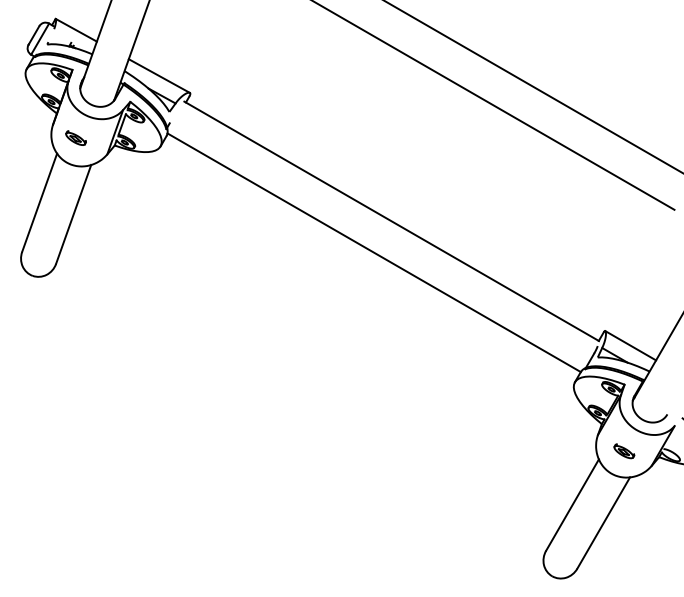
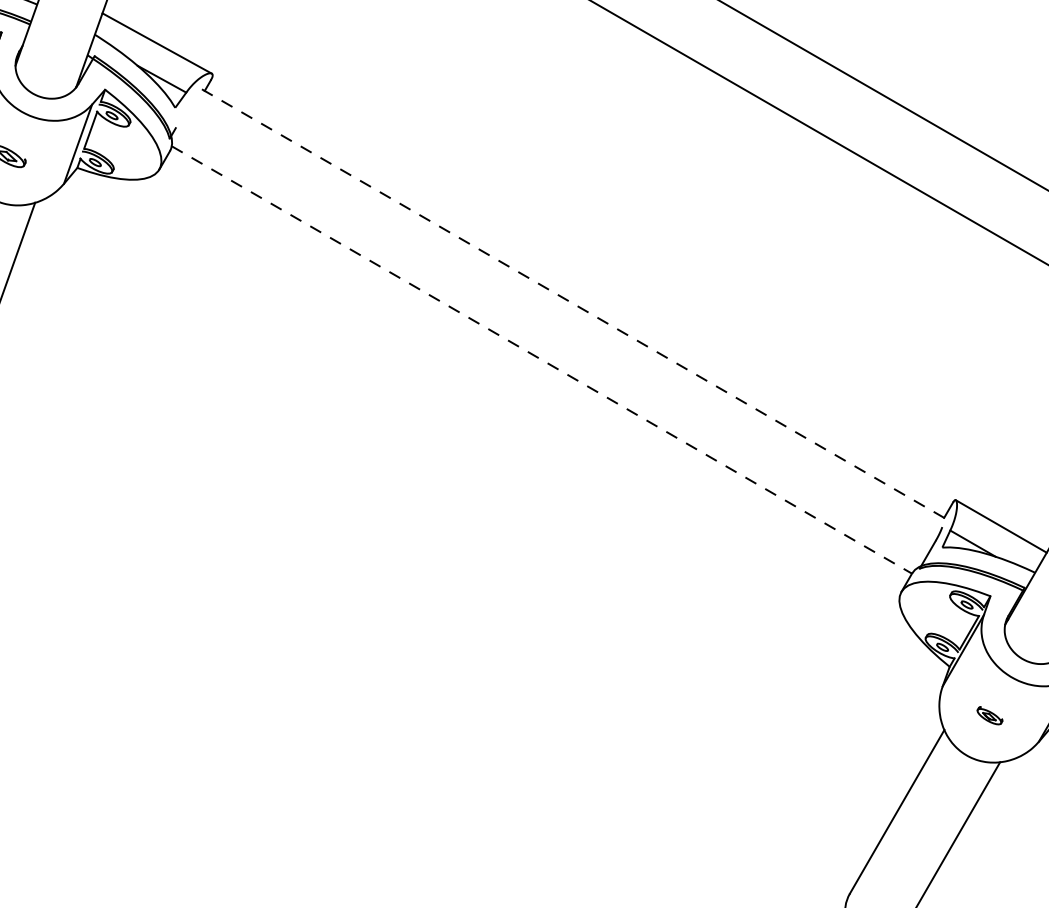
line: (391, 221) -> (572, 303), solid -> dashed
line: (374, 252) -> (542, 359), solid -> dashed
part: (624, 451) -> (990, 715), size x0.7

